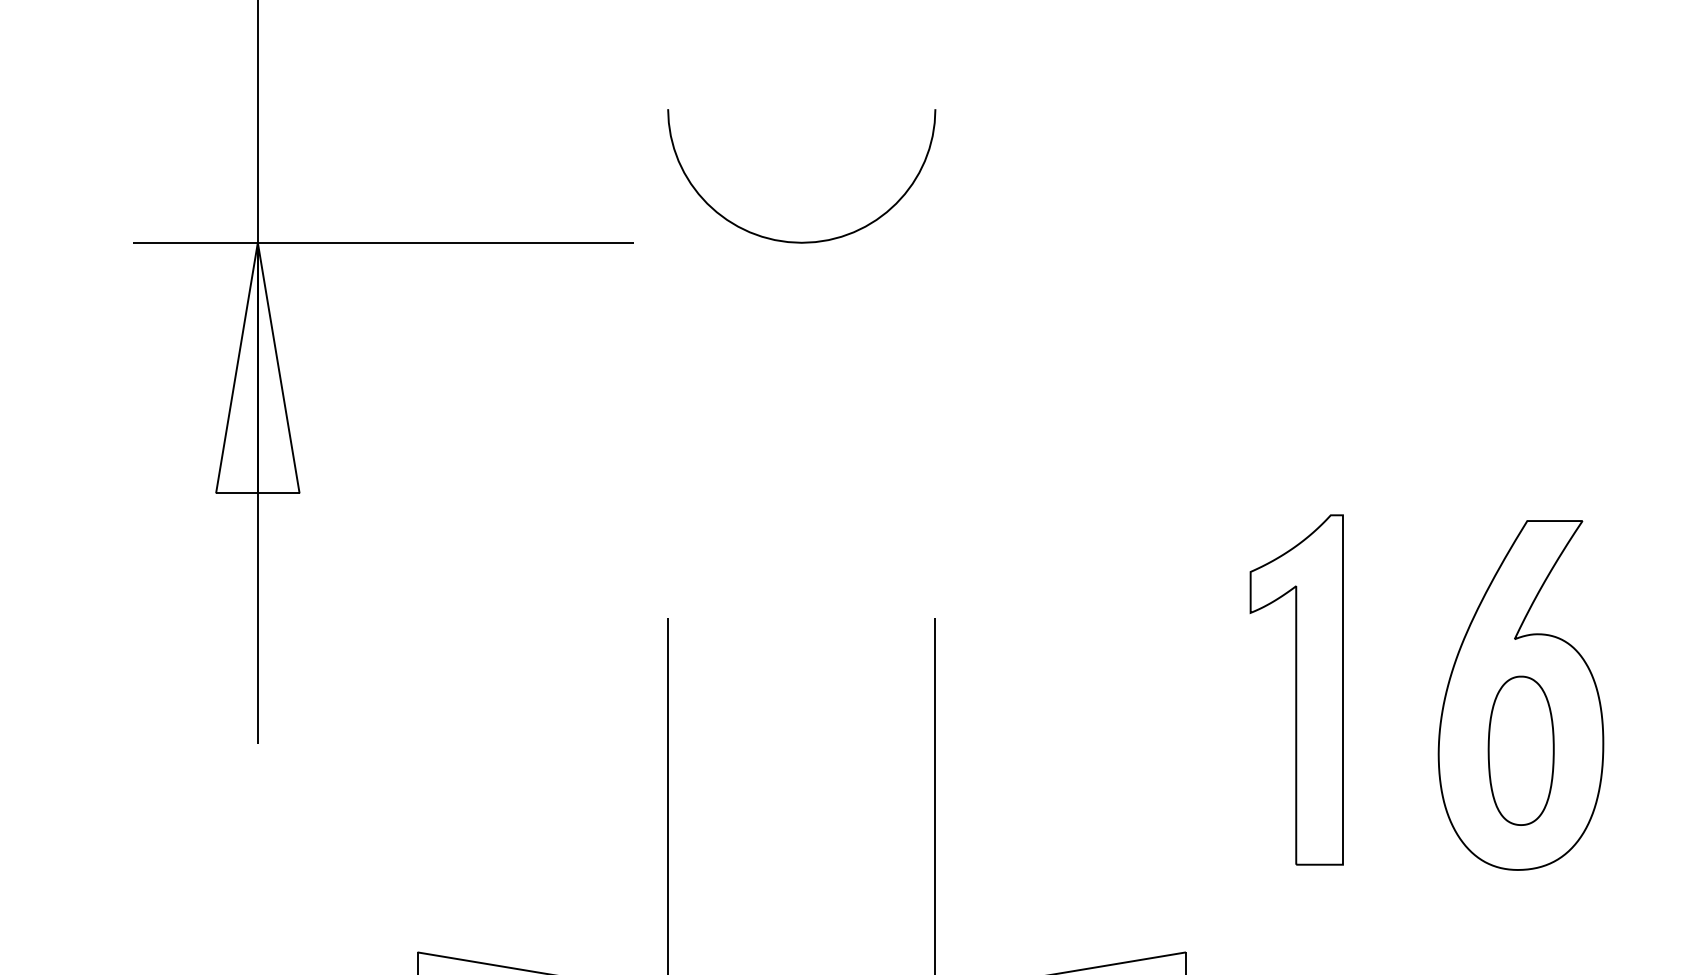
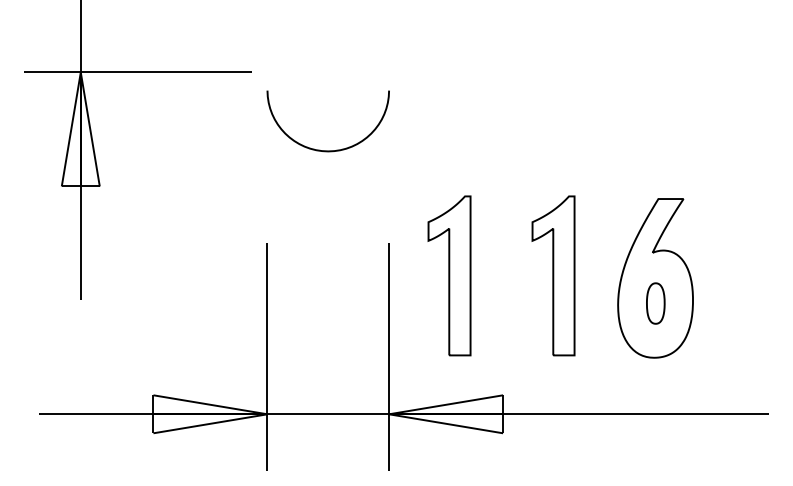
part: (784, 238) -> (320, 149), moved
part: (1068, 689) -> (449, 275), added
part: (1520, 750) -> (655, 303), size x0.6

